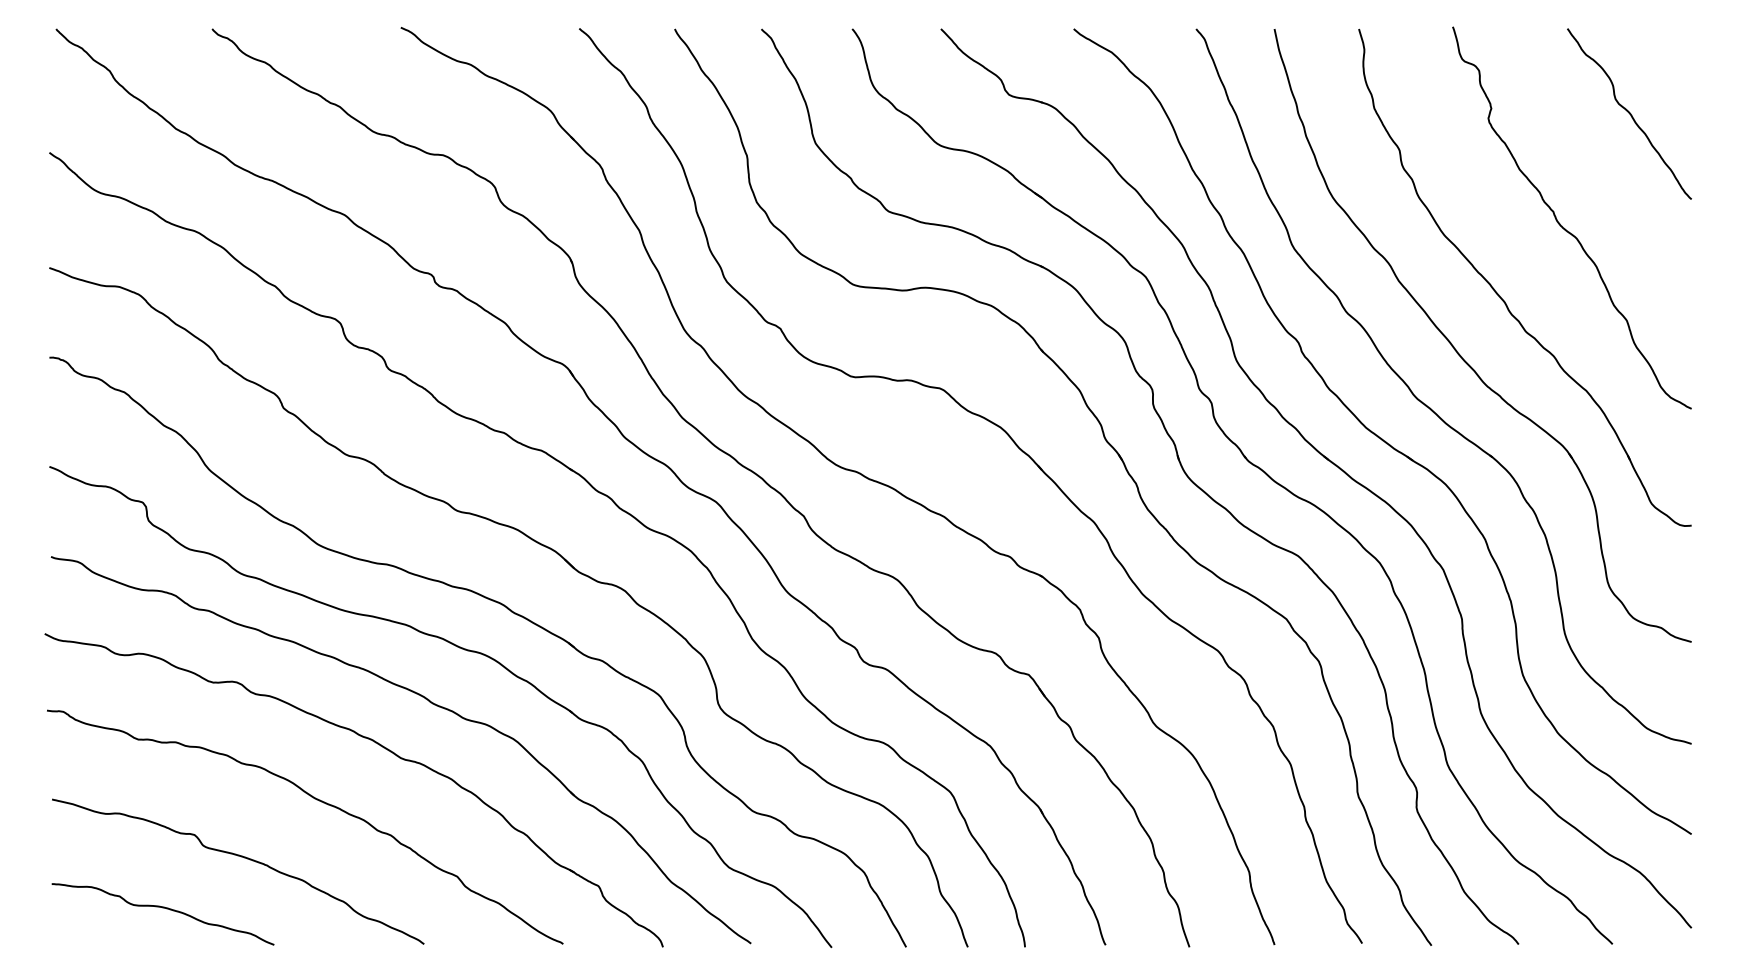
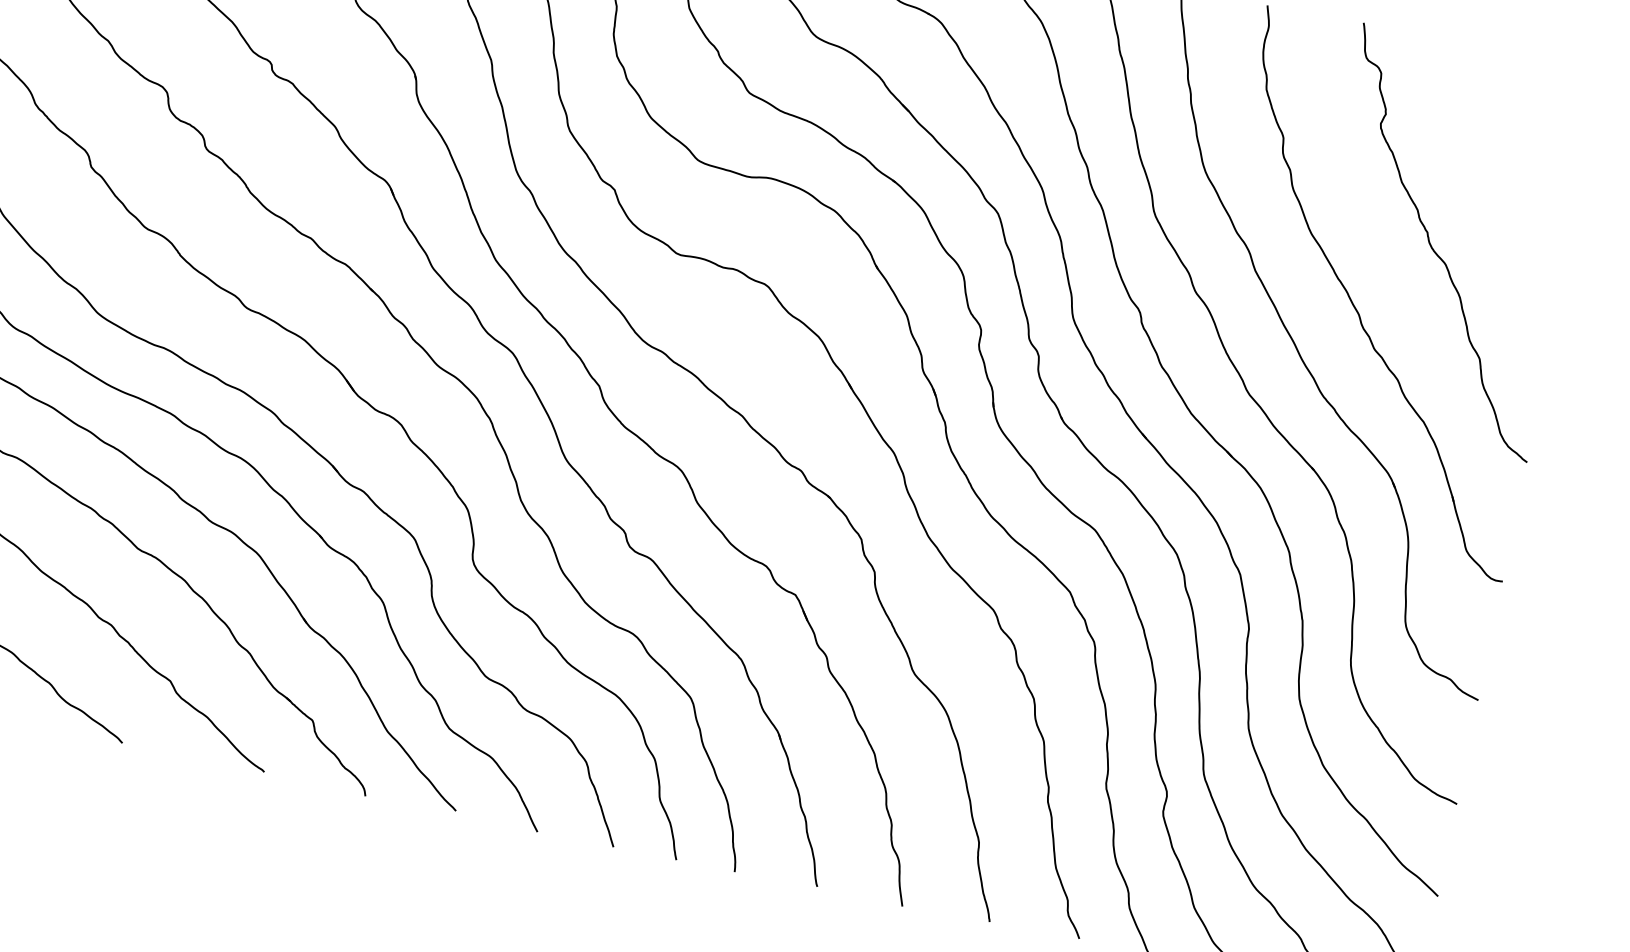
curve: (1629, 113) -> (1525, 148), removed

